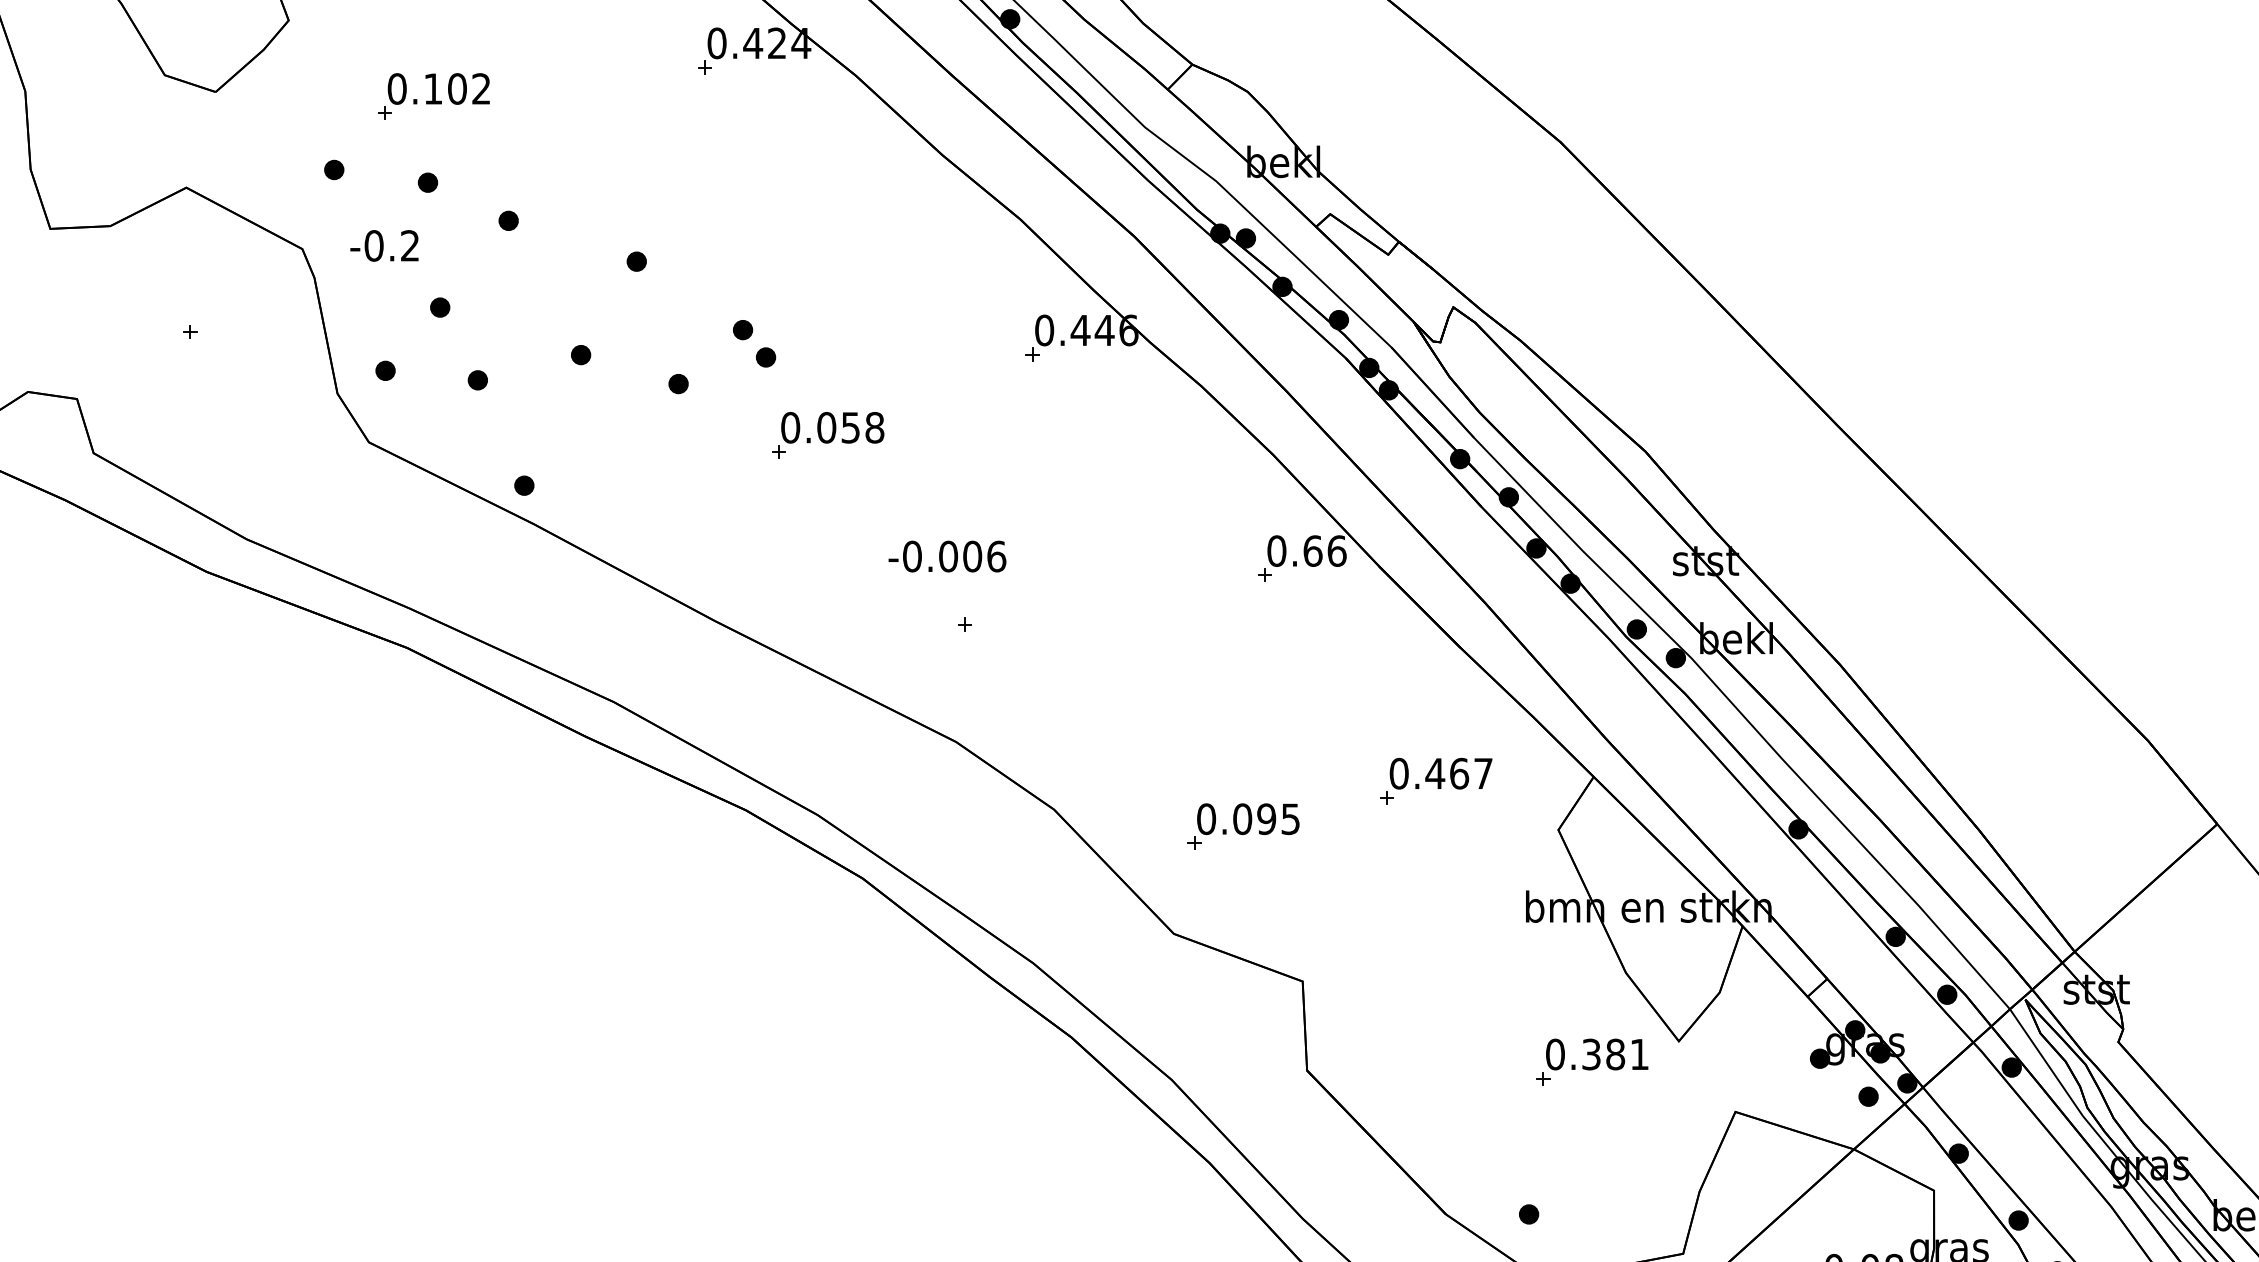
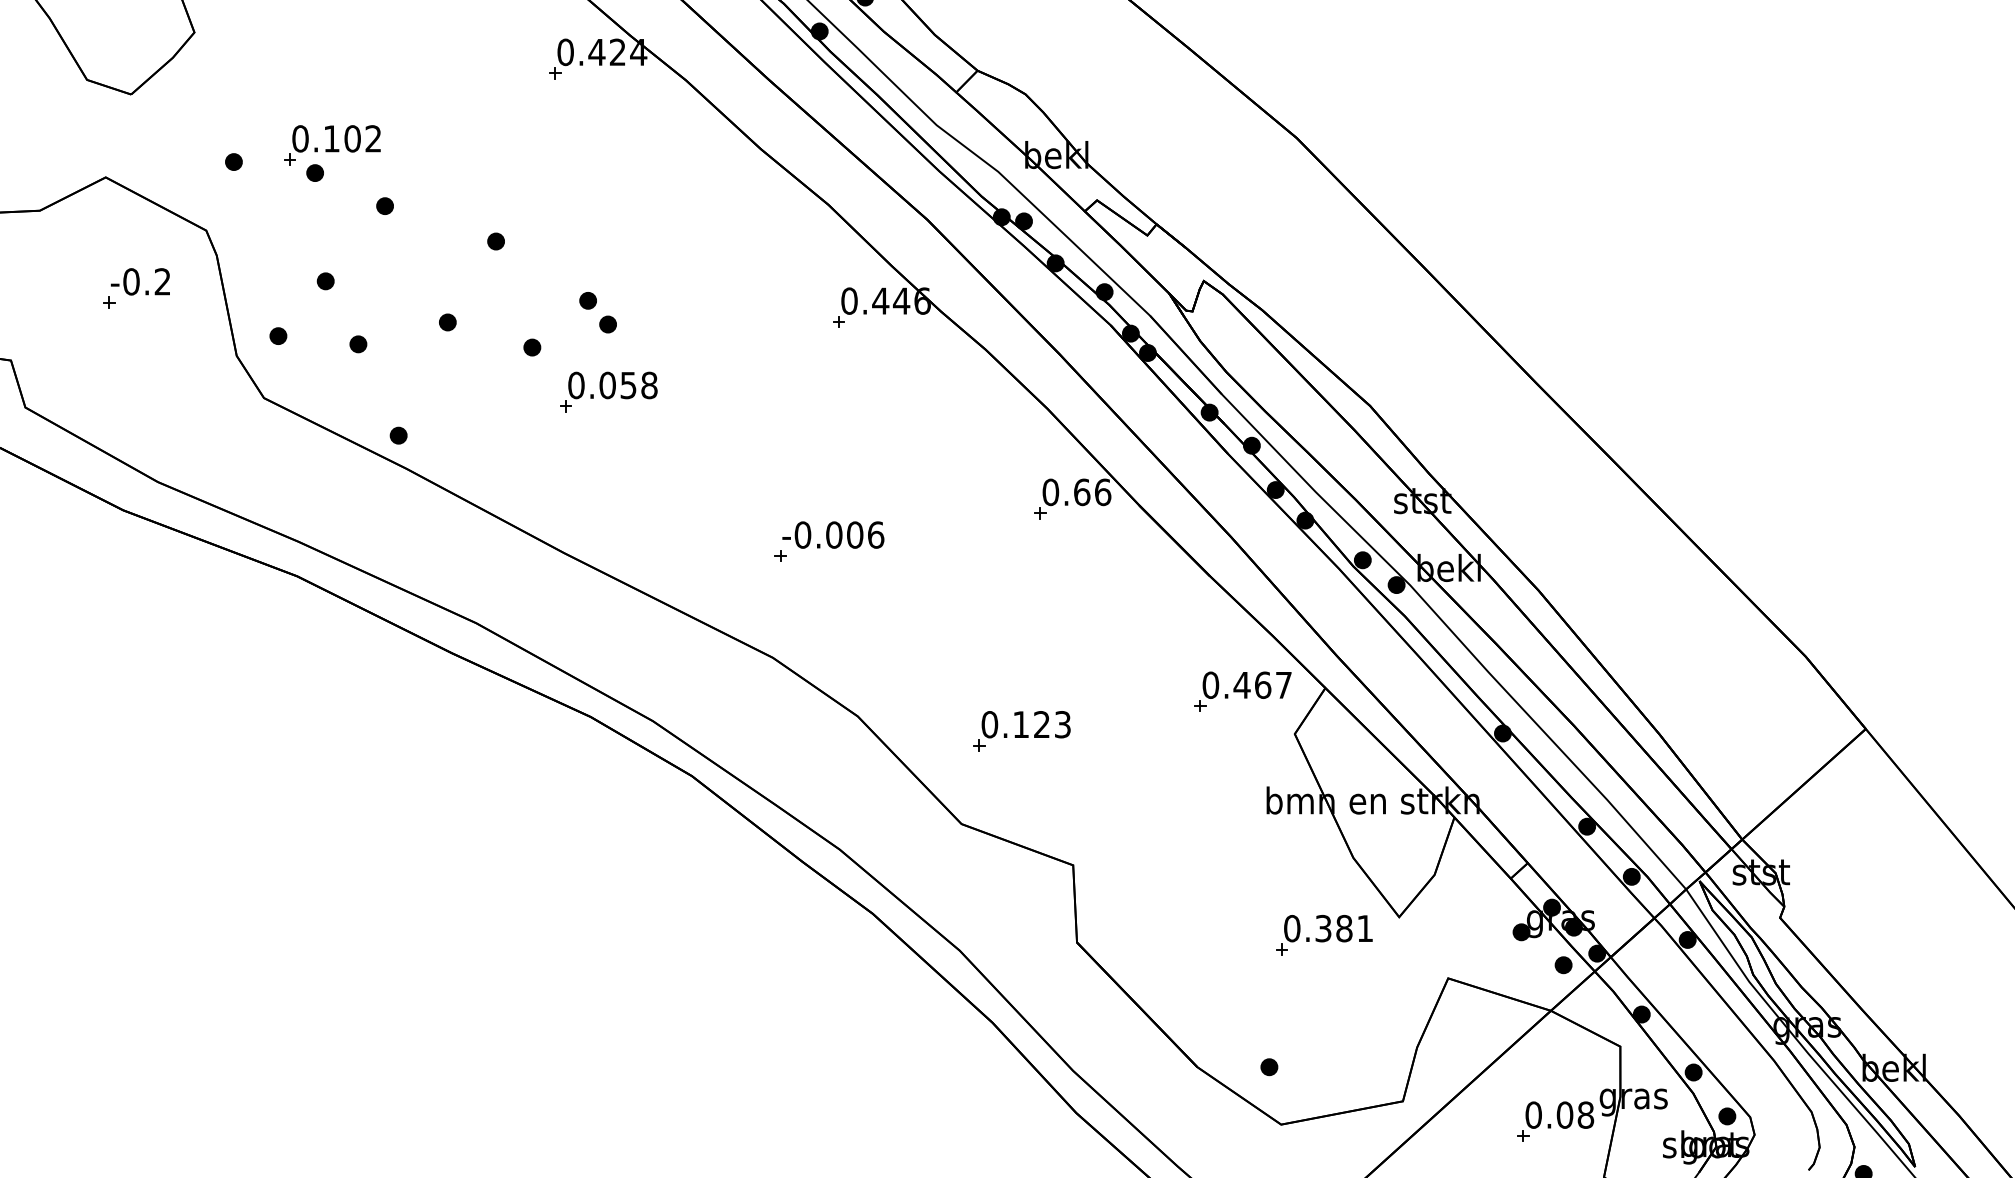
part: (434, 96) -> (332, 145), moved
text: (383, 245) -> (139, 281), moved
part: (827, 434) -> (608, 391), moved
text: (947, 555) -> (833, 534), moved
part: (1435, 780) -> (1242, 691), moved
text: (1266, 818) -> (1041, 724), 0.095 -> 0.123

